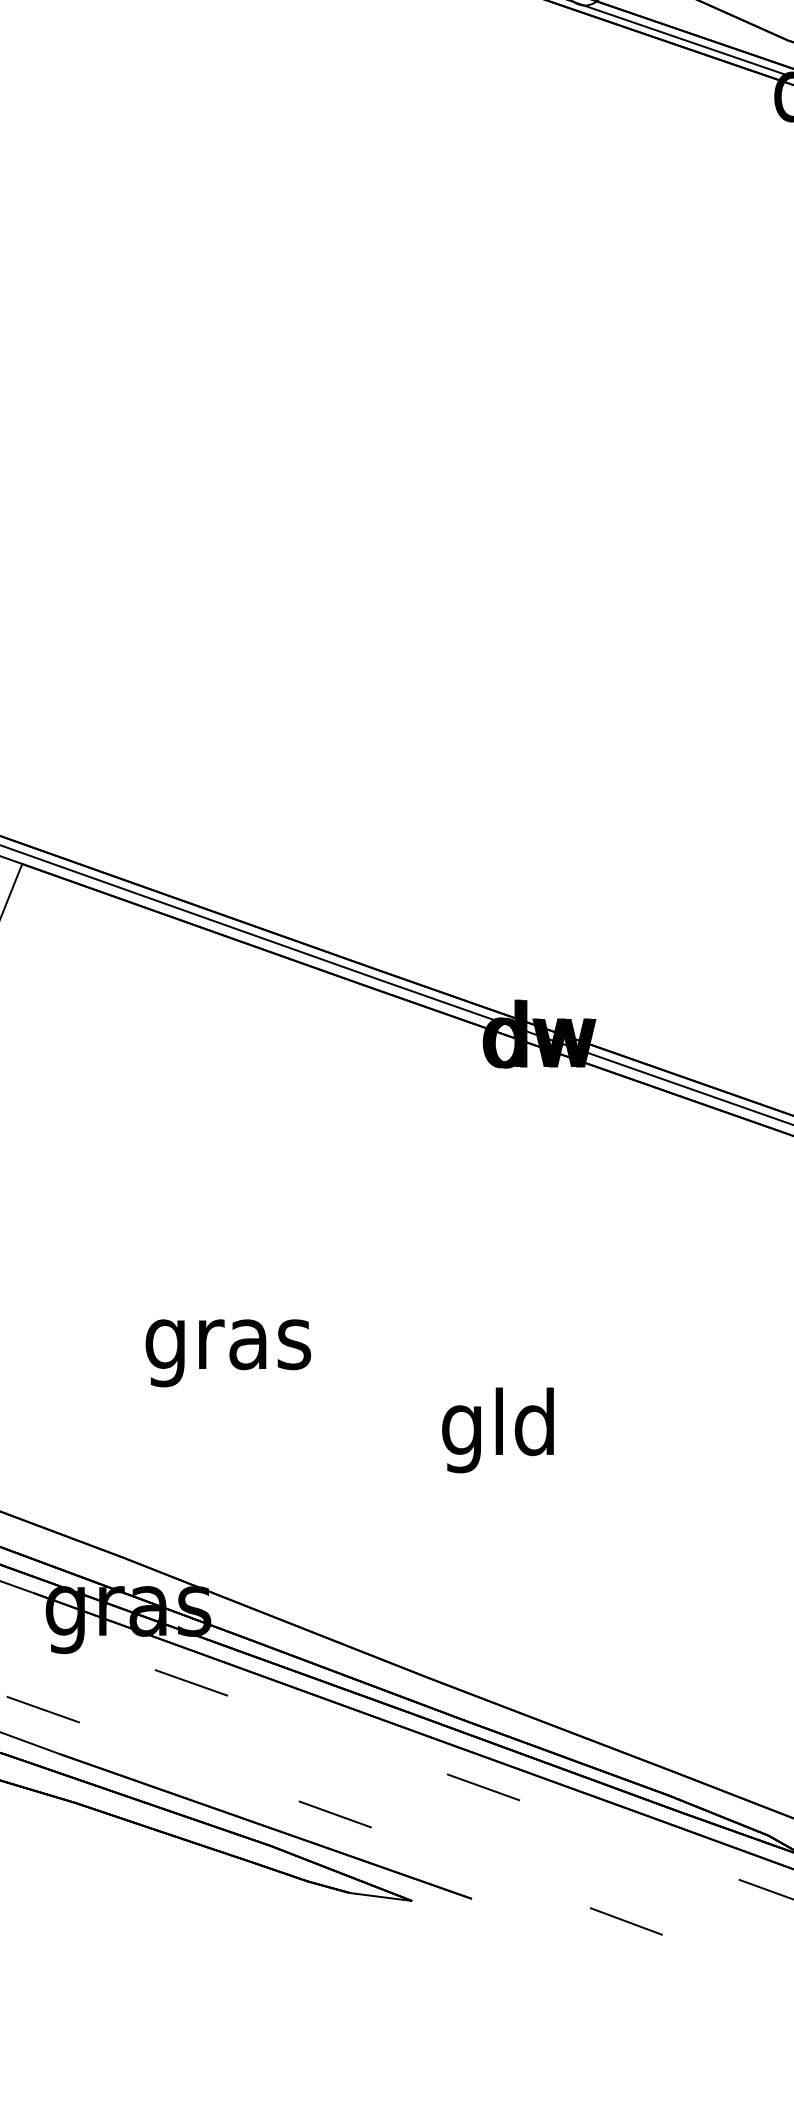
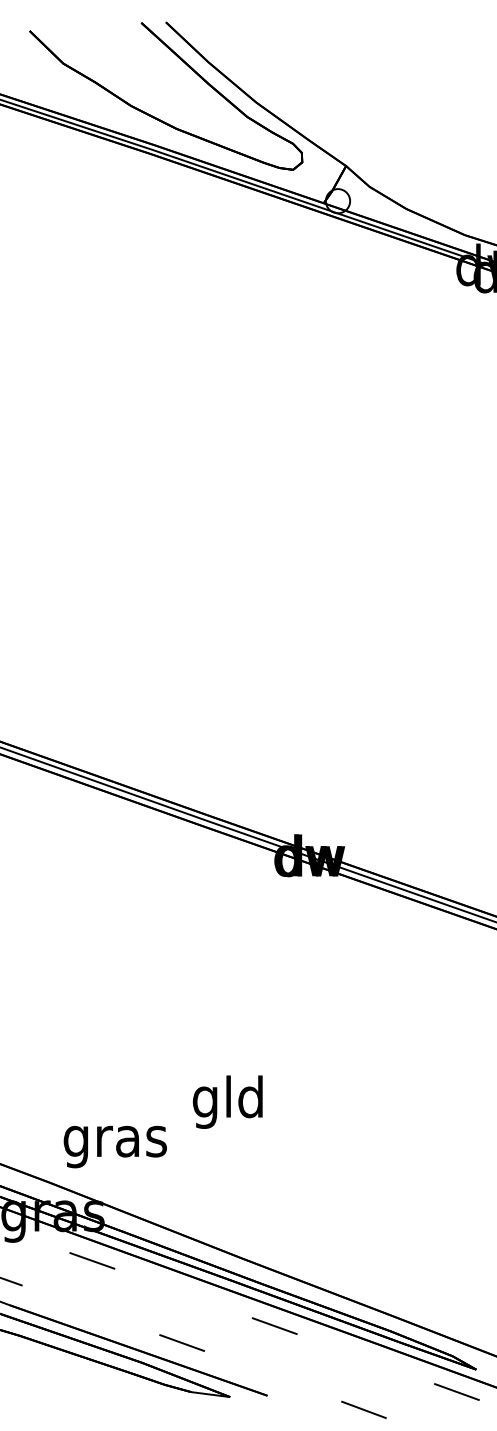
text: (226, 1352) -> (114, 1146), moved
text: (497, 1429) -> (227, 1101), moved

